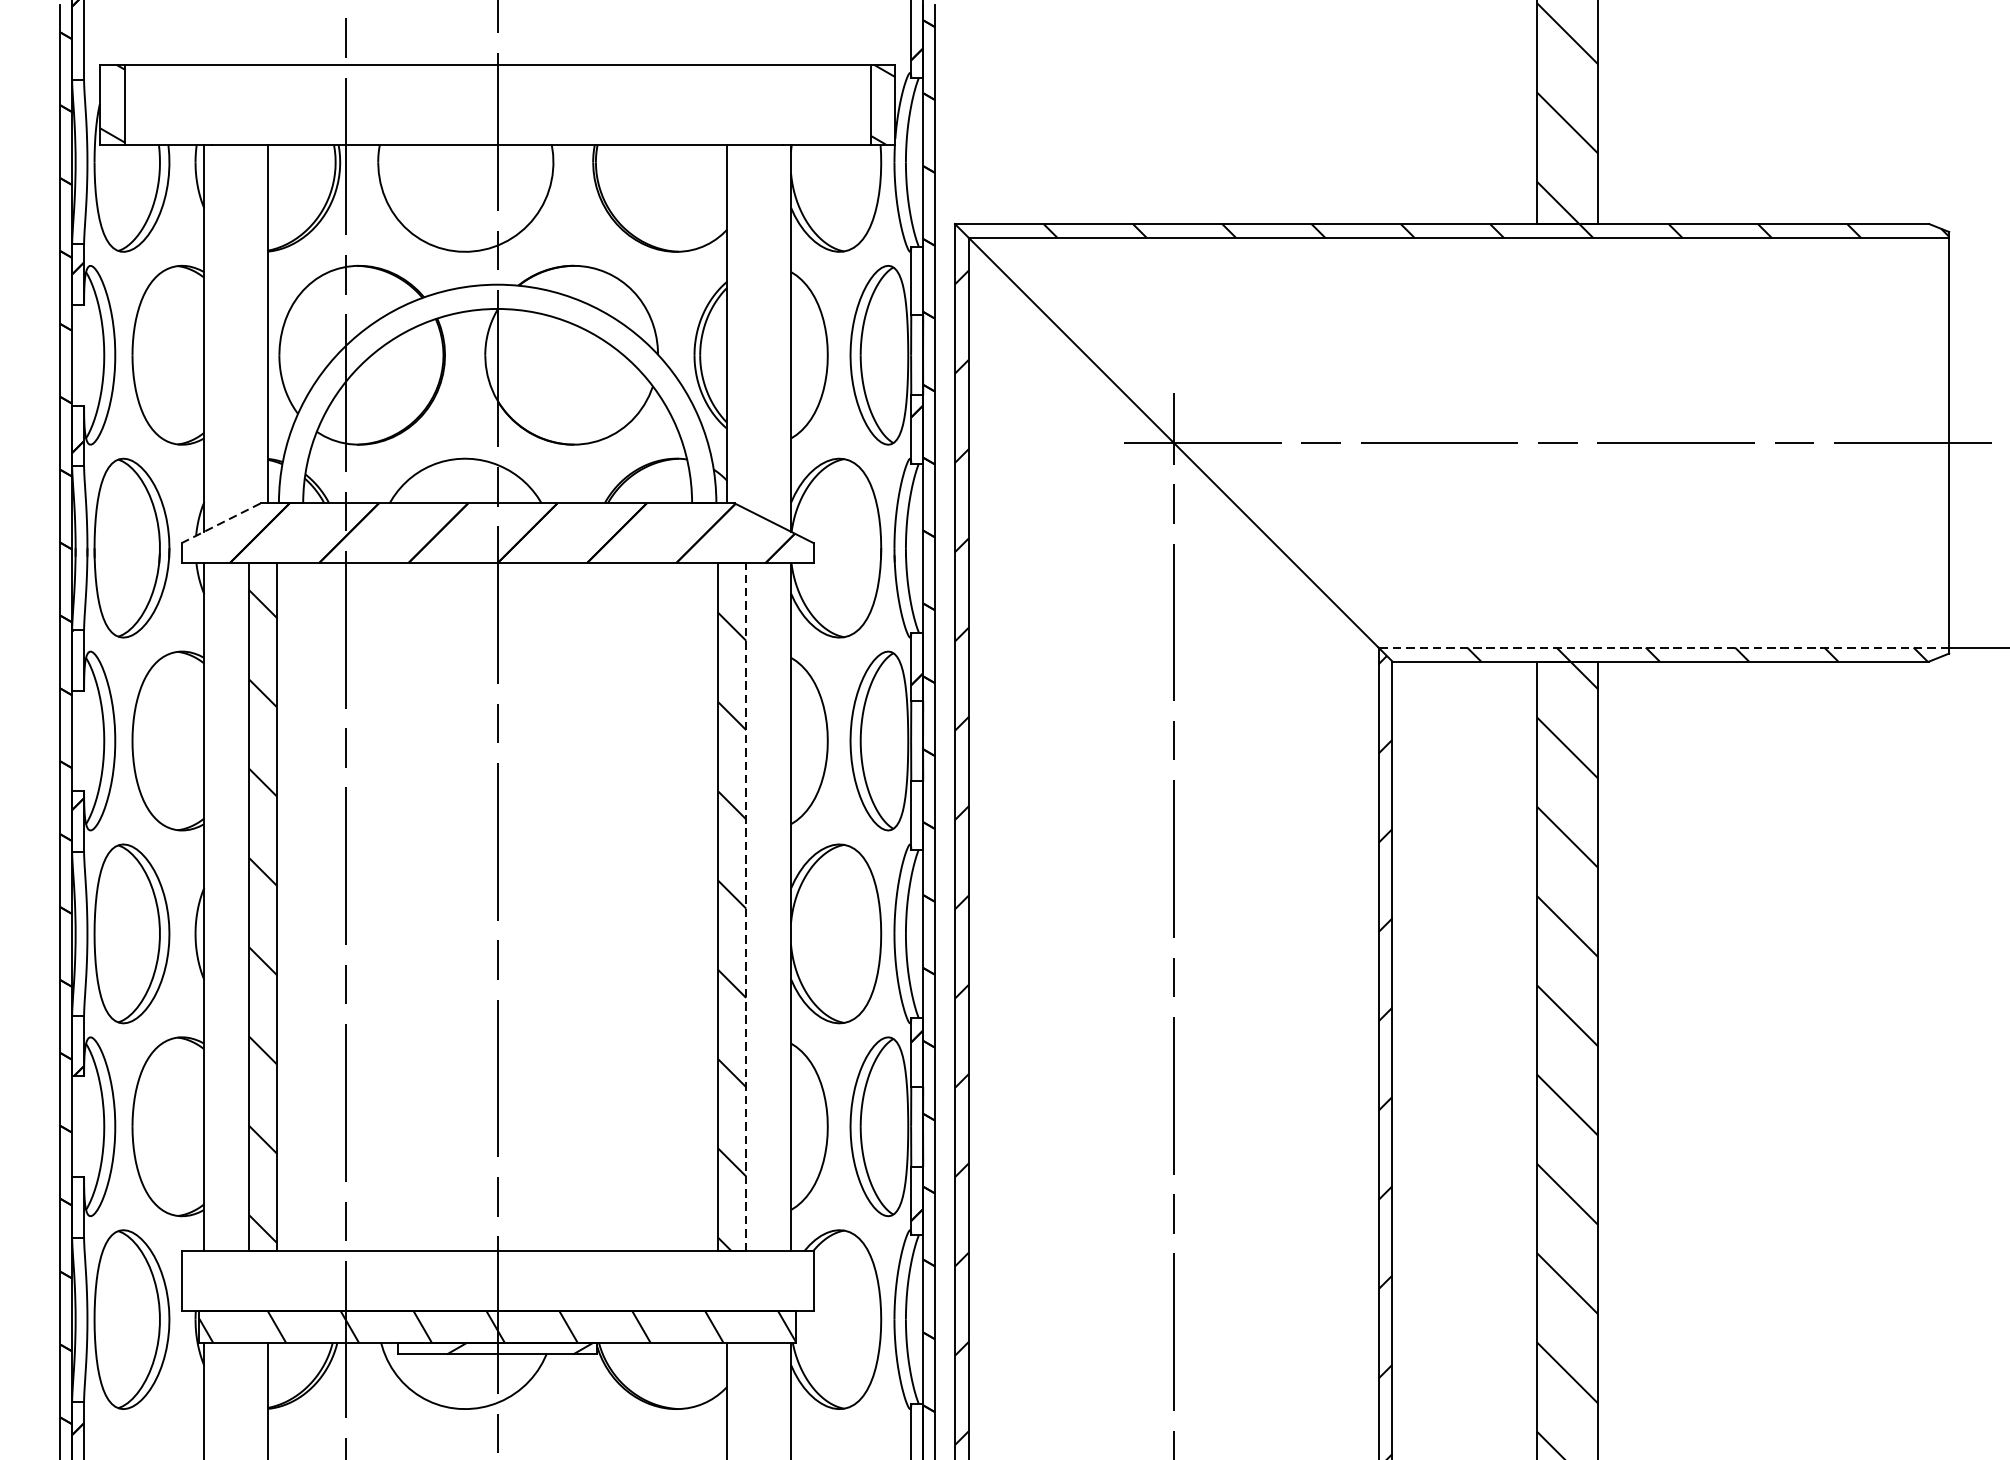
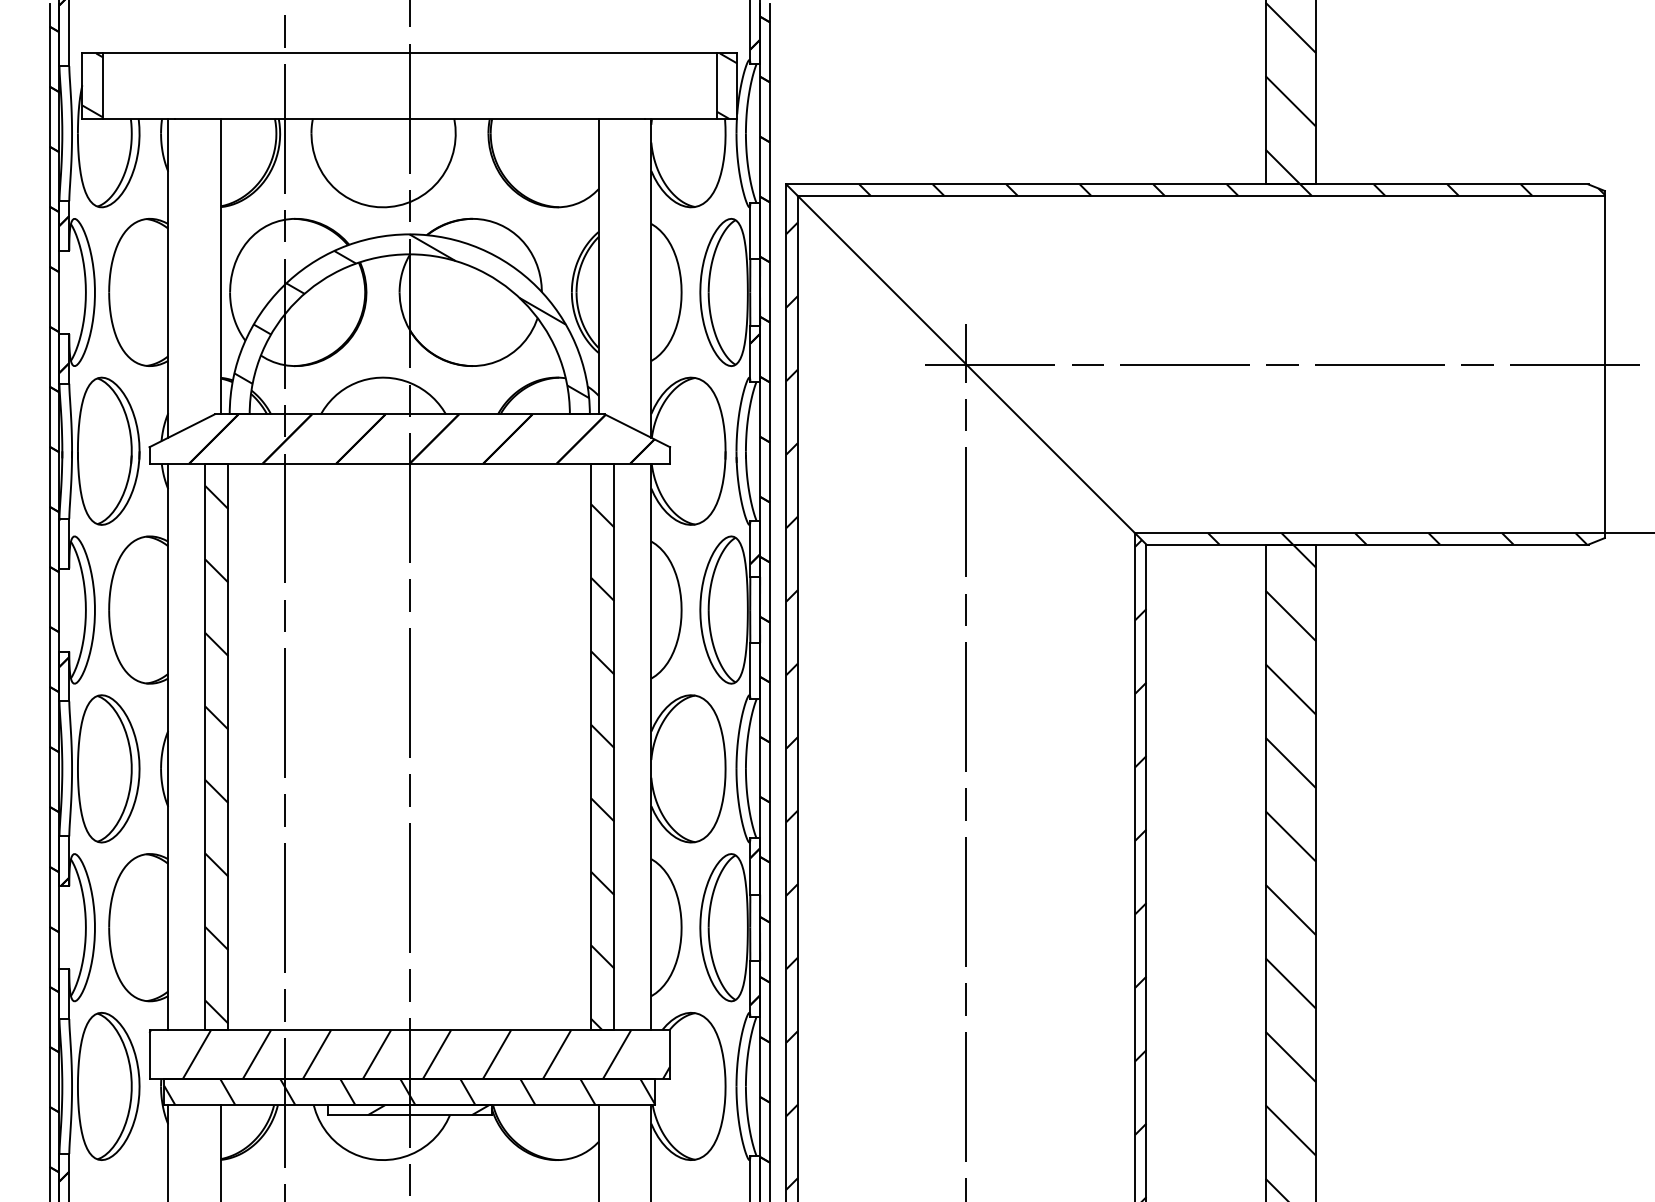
hatch: (499, 384) -> (411, 316), added
line: (220, 524) -> (181, 431), dashed -> solid
line: (1663, 648) -> (1369, 533), dashed -> solid
line: (746, 906) -> (614, 746), dashed -> solid
hatch: (497, 1280) -> (409, 1054), added

